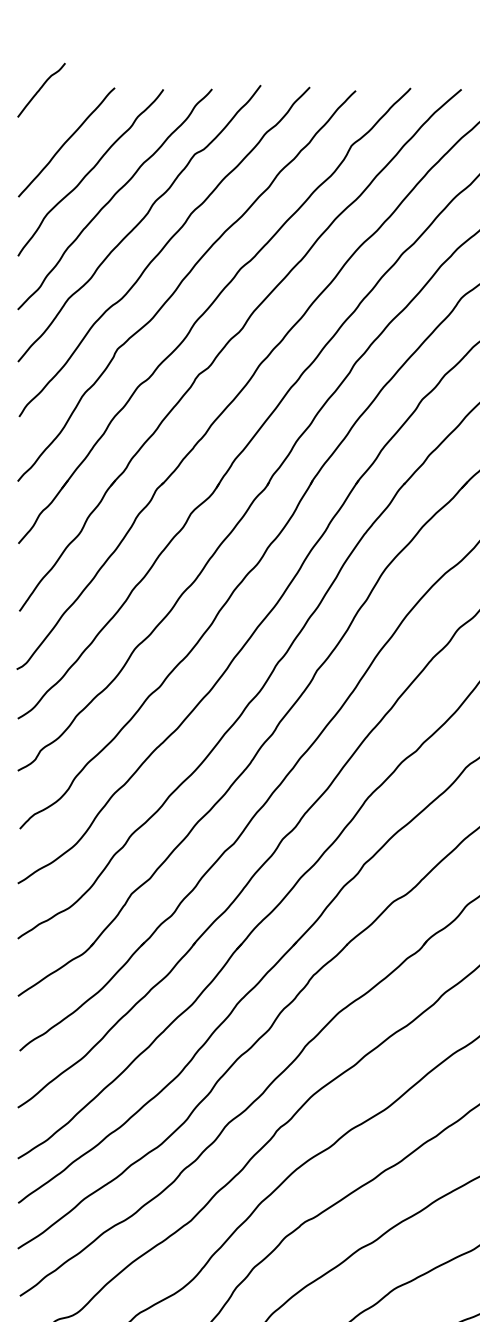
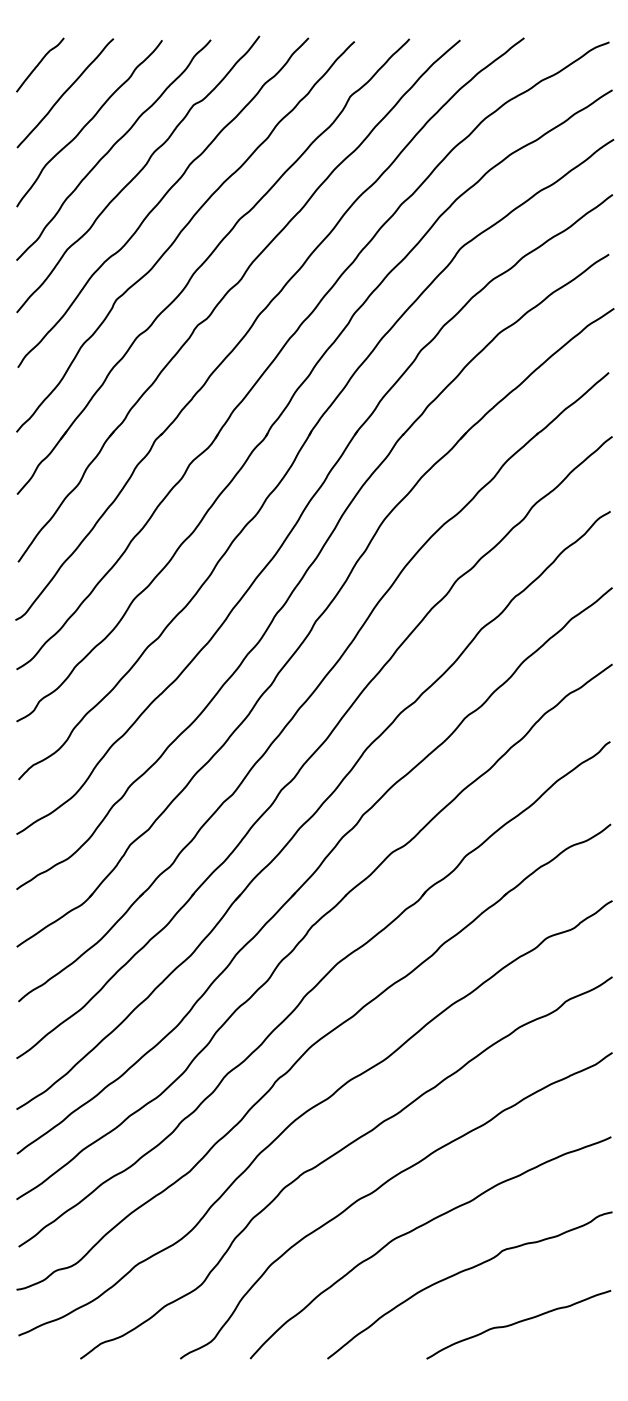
curve: (41, 88) -> (40, 63), moved

